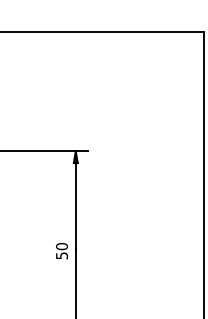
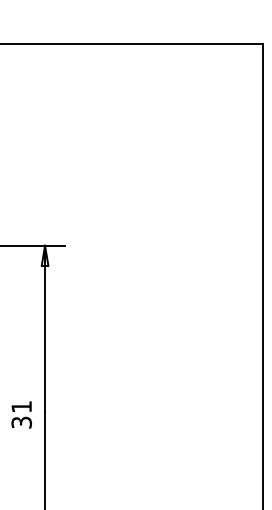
text: (61, 250) -> (20, 413), 50 -> 31

